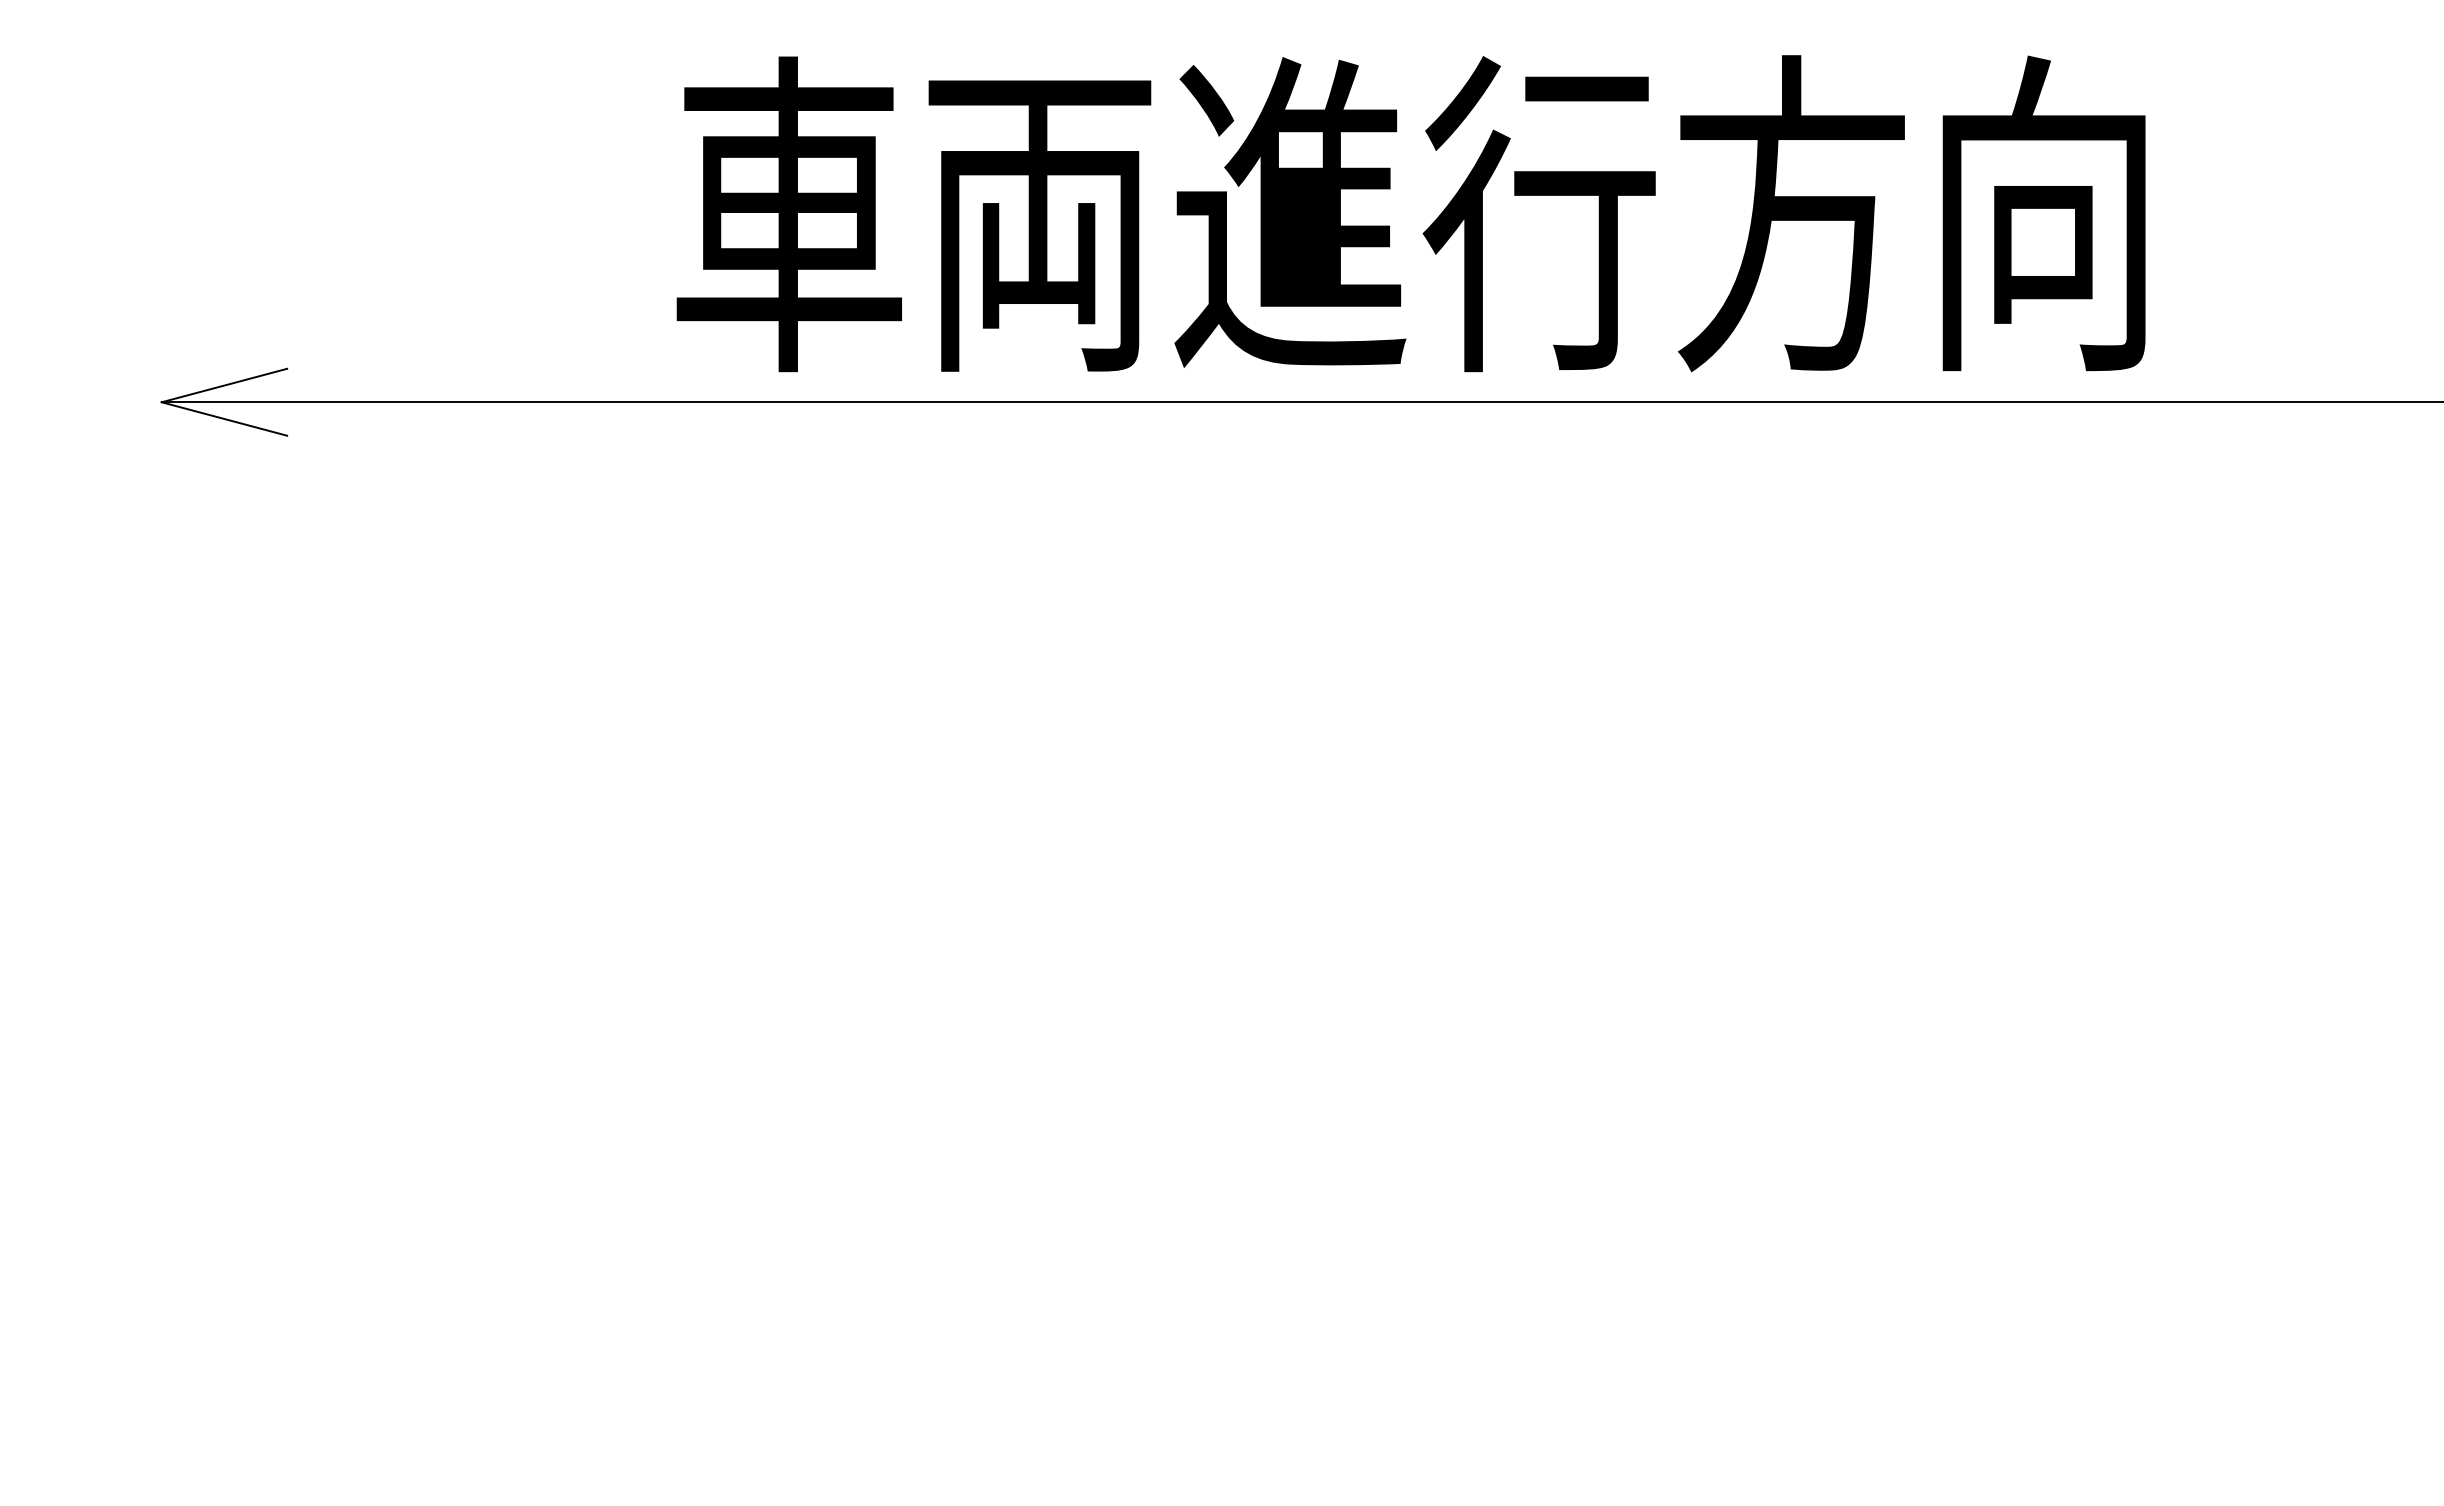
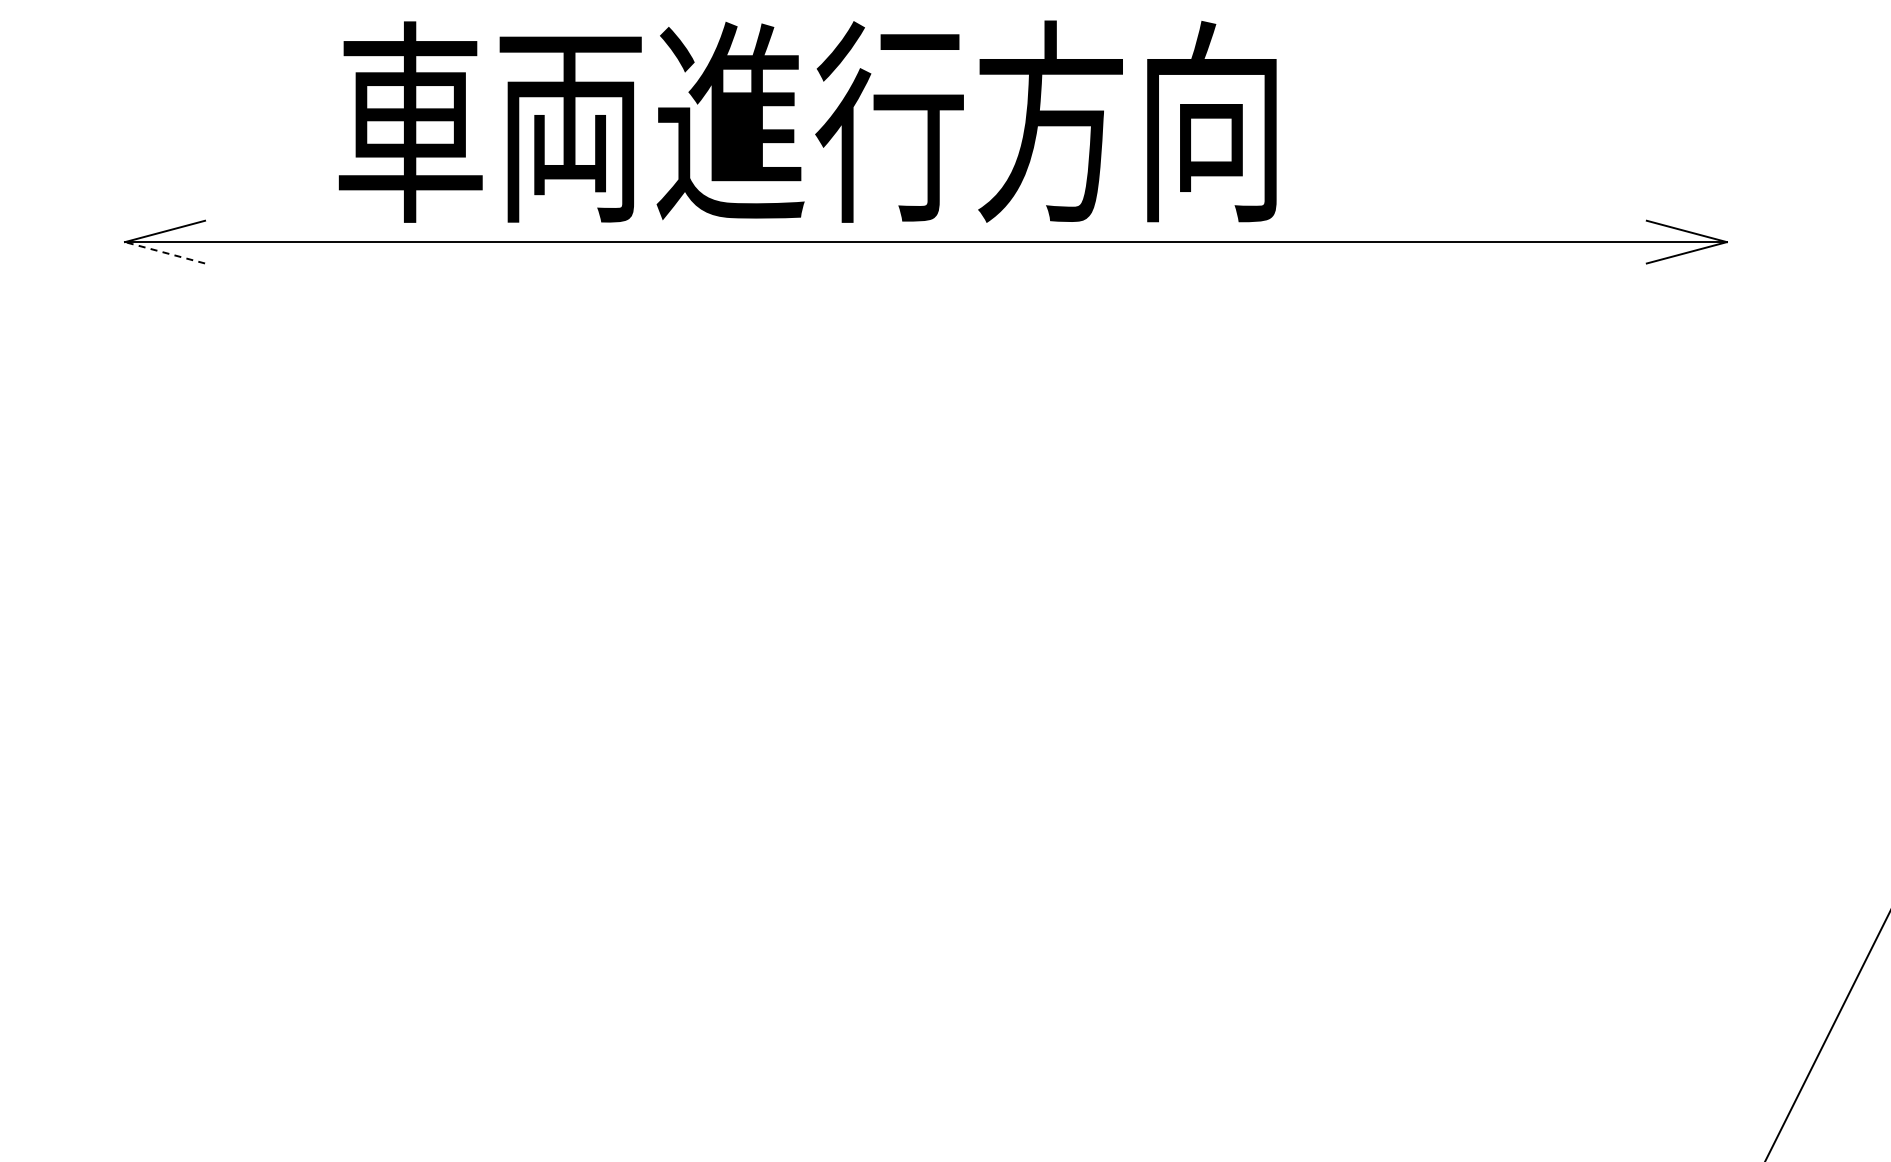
text: (1410, 213) -> (807, 121), moved
line: (223, 418) -> (164, 252), solid -> dashed

